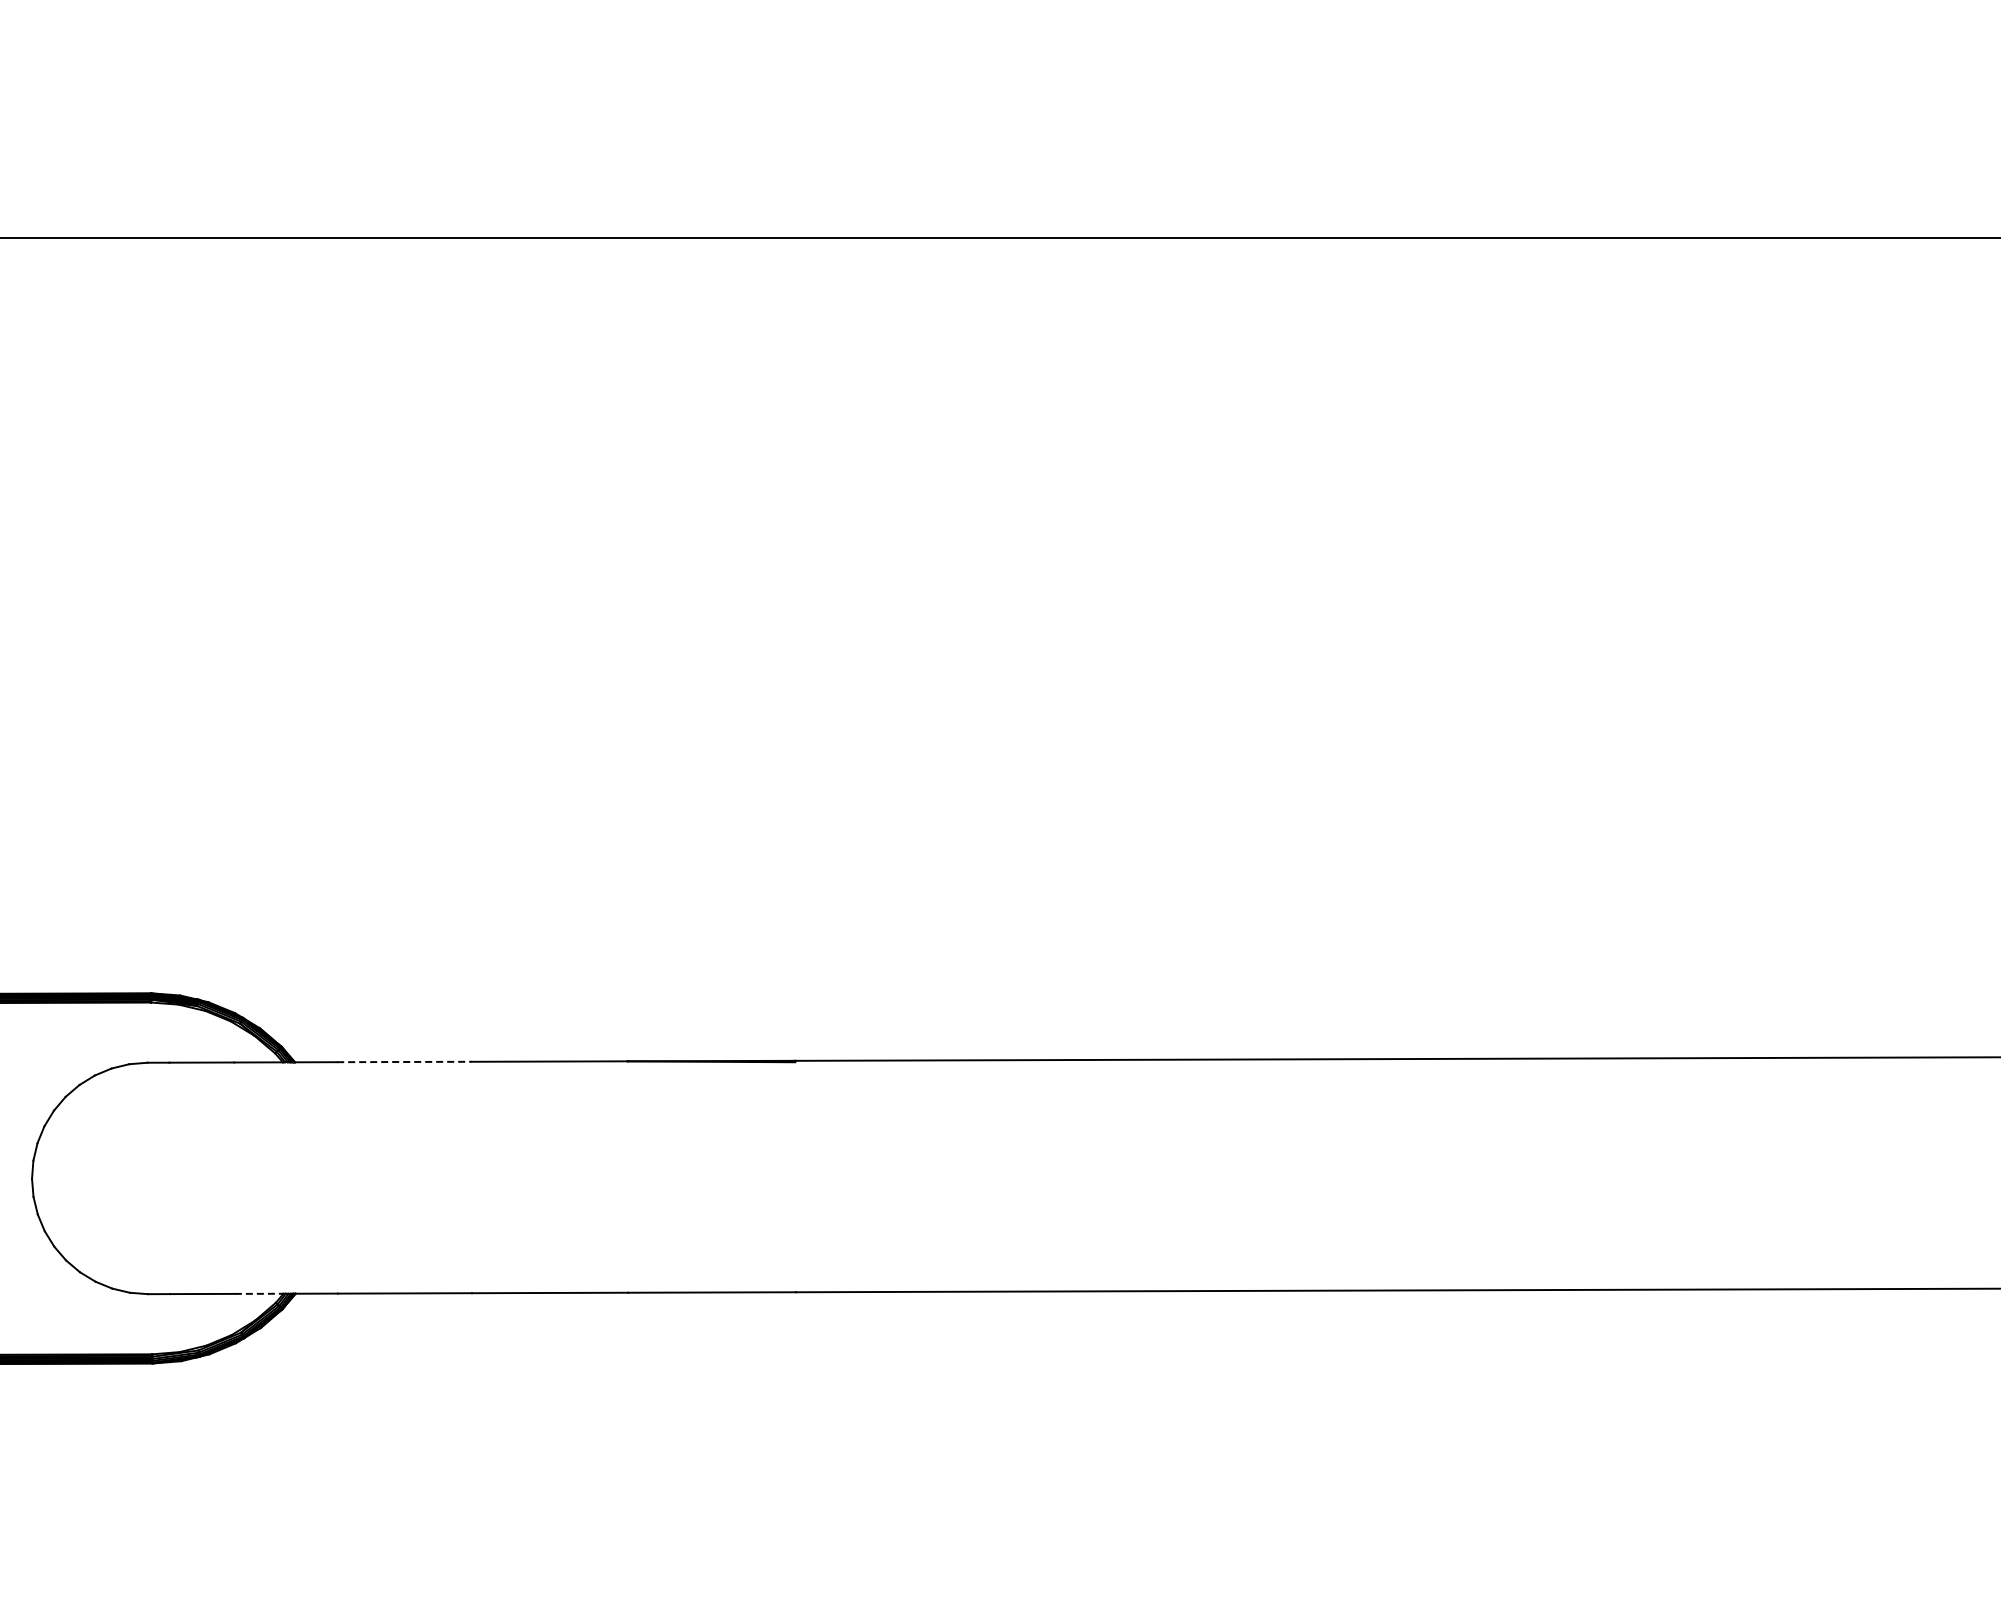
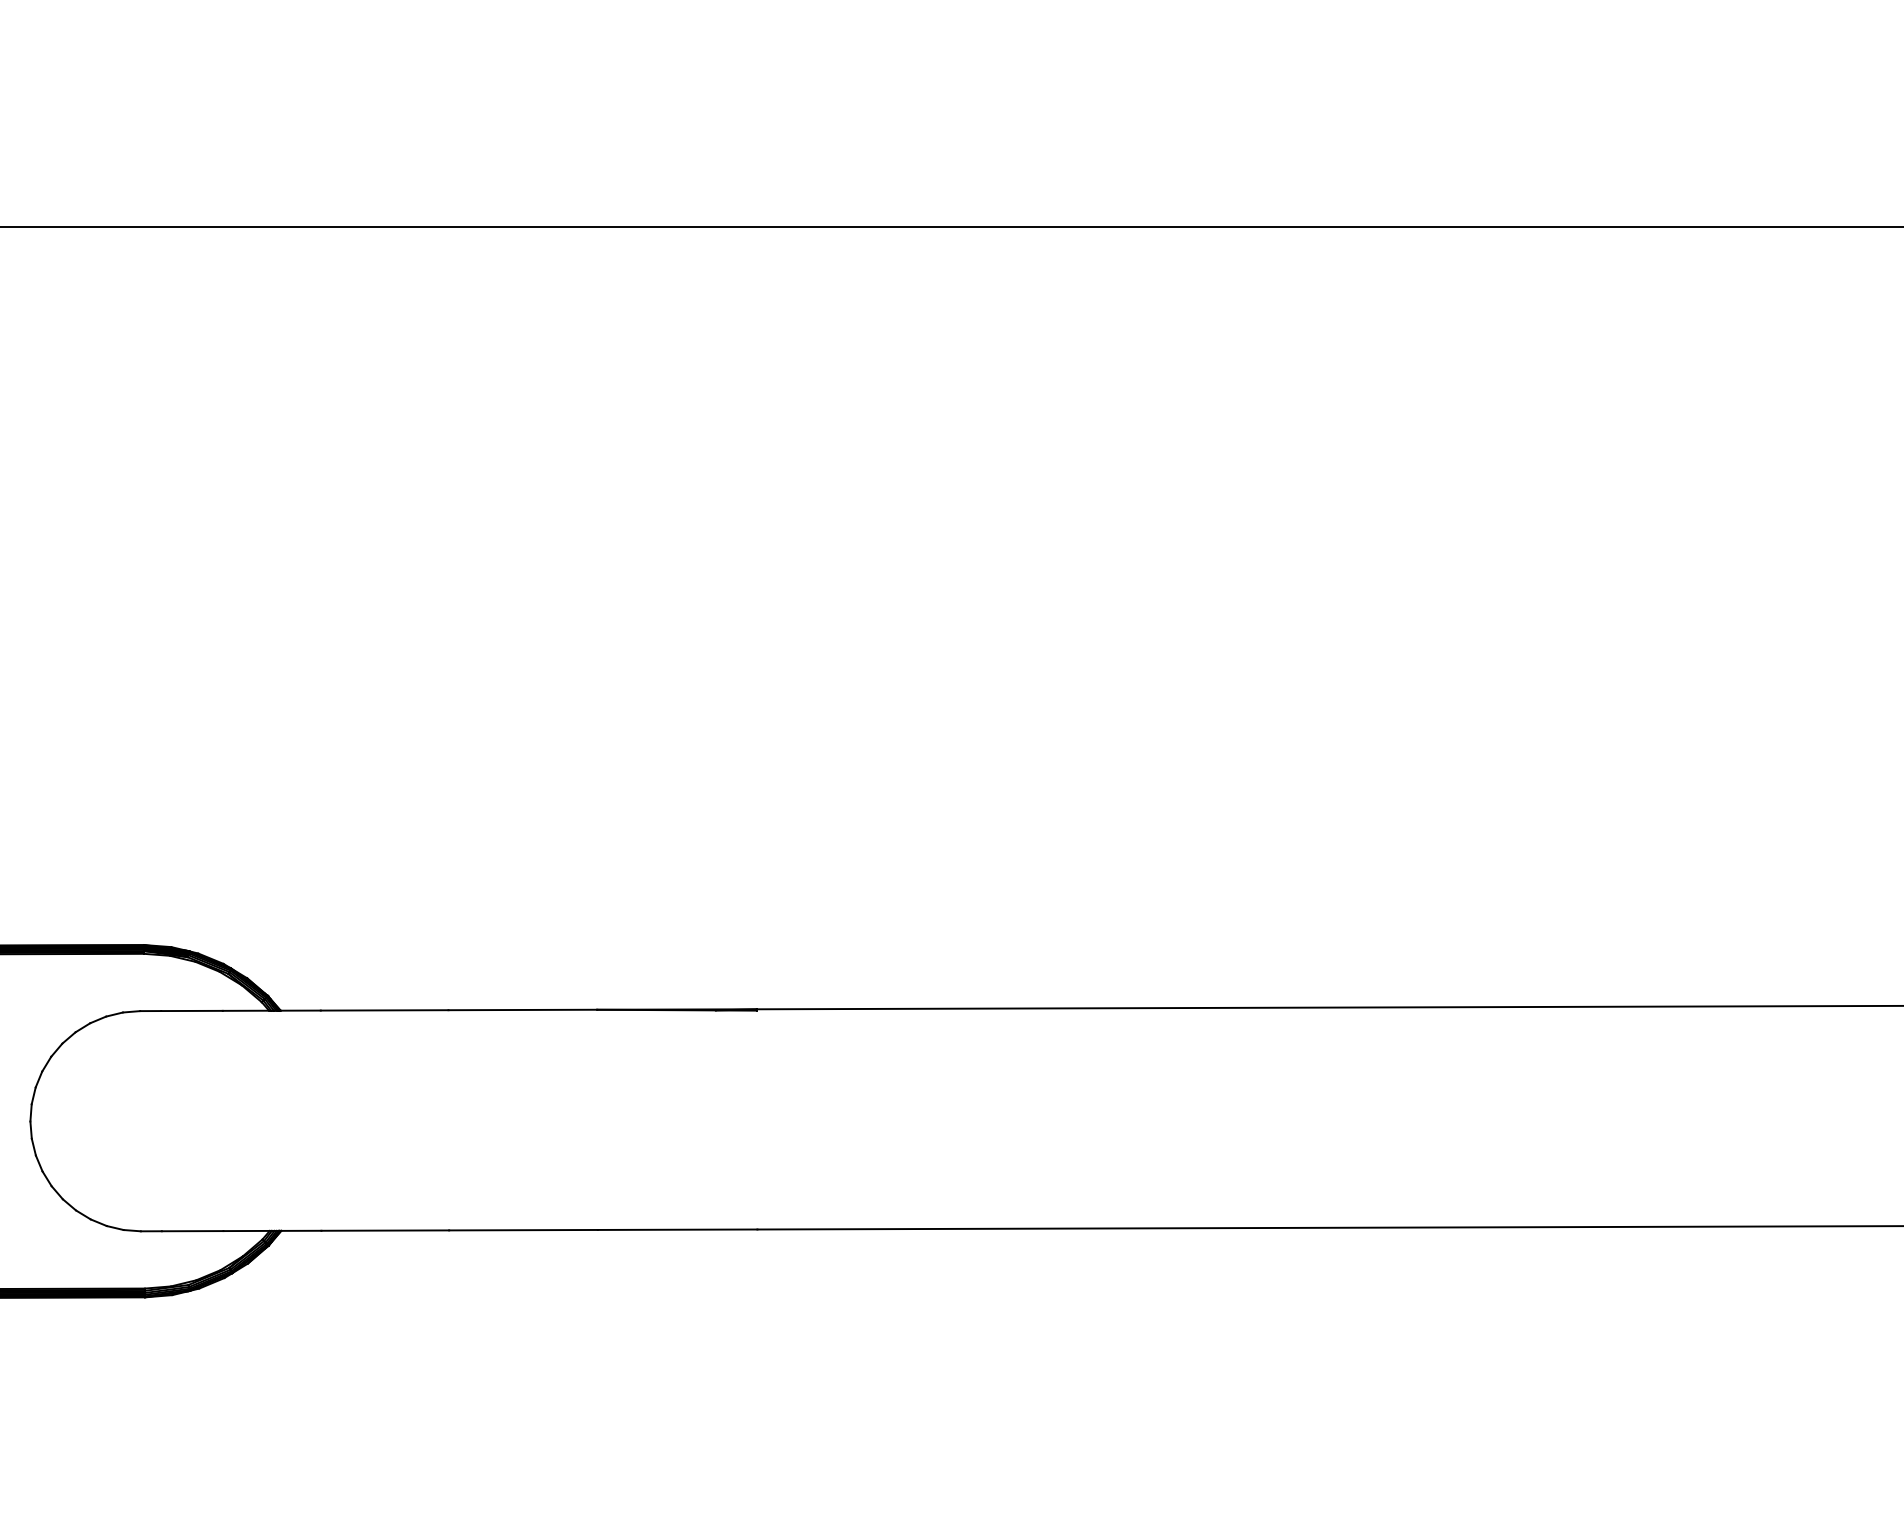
line: (404, 1061) -> (384, 1009), dashed -> solid
line: (259, 1293) -> (246, 1230), dashed -> solid

